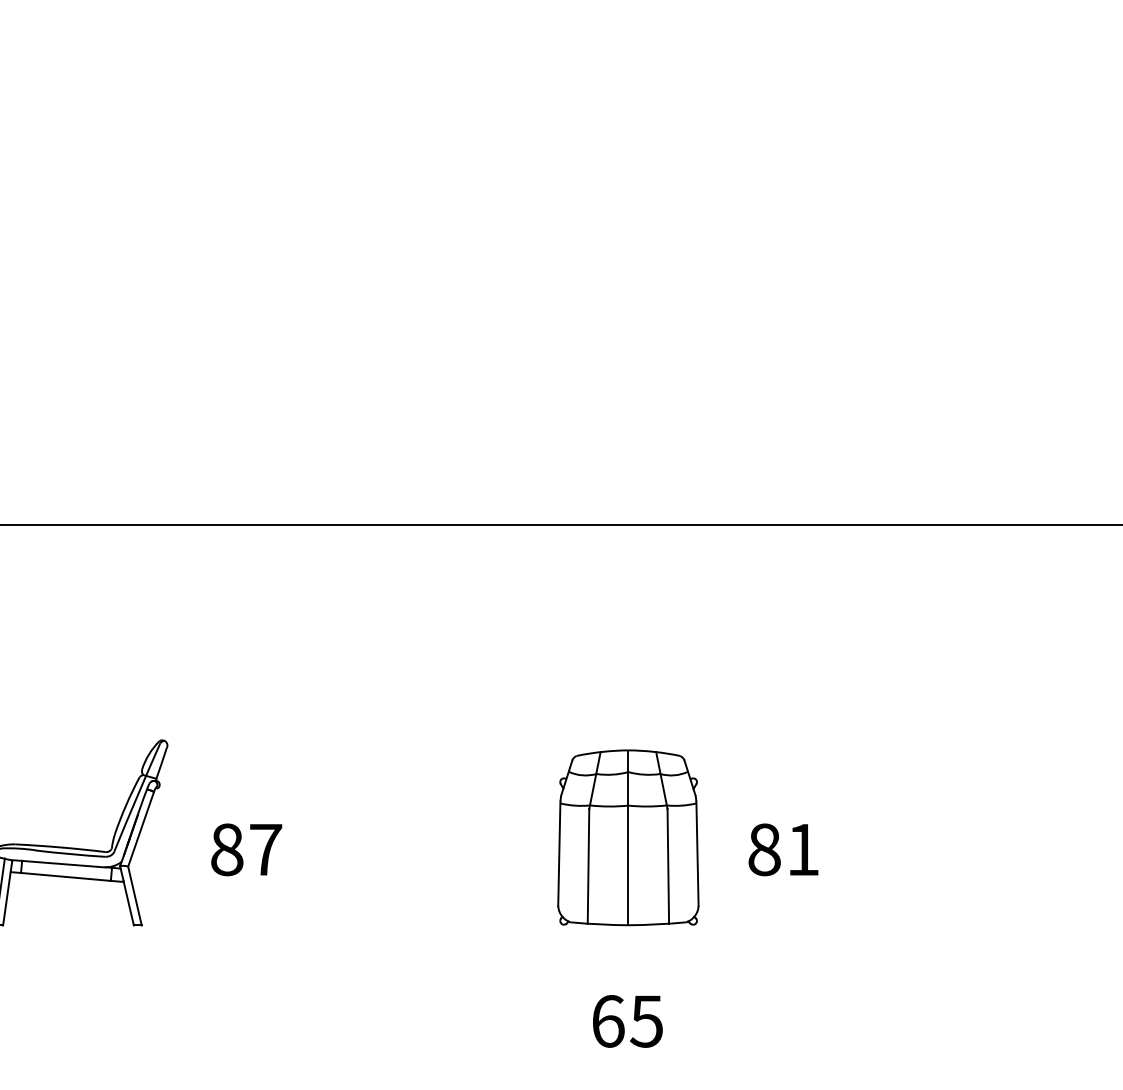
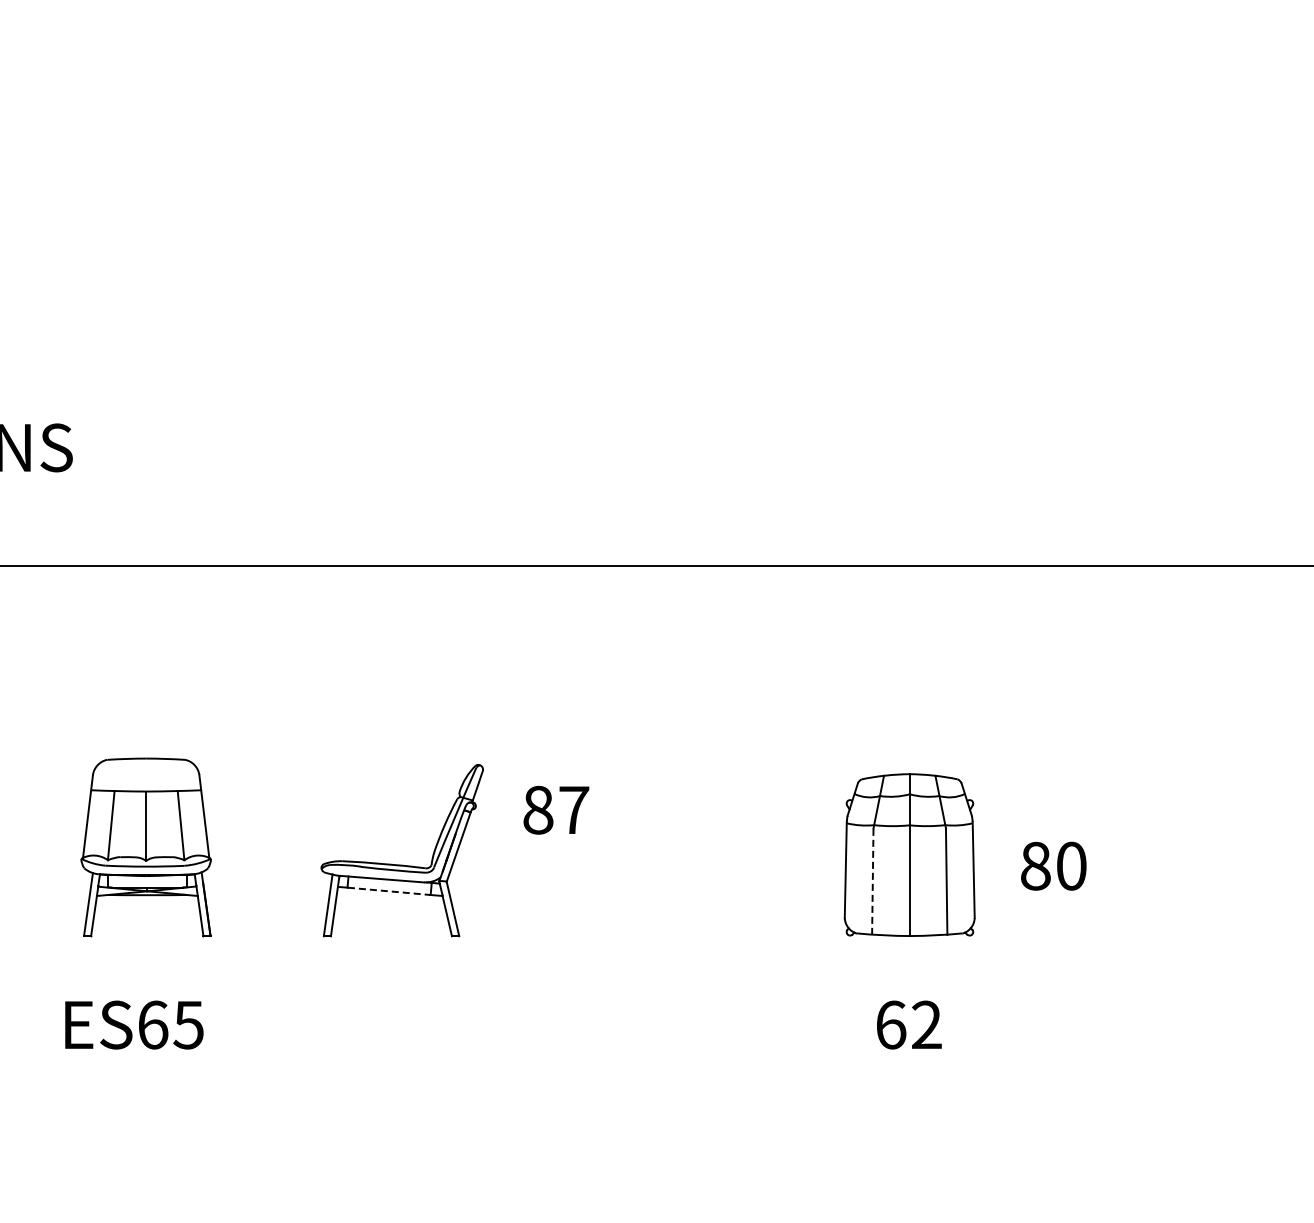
text: (246, 849) -> (556, 809), moved
text: (803, 849) -> (1071, 865), 81 -> 80
line: (588, 866) -> (872, 881), solid -> dashed
line: (66, 877) -> (389, 891), solid -> dashed
text: (646, 1020) -> (926, 1024), 65 -> 62

